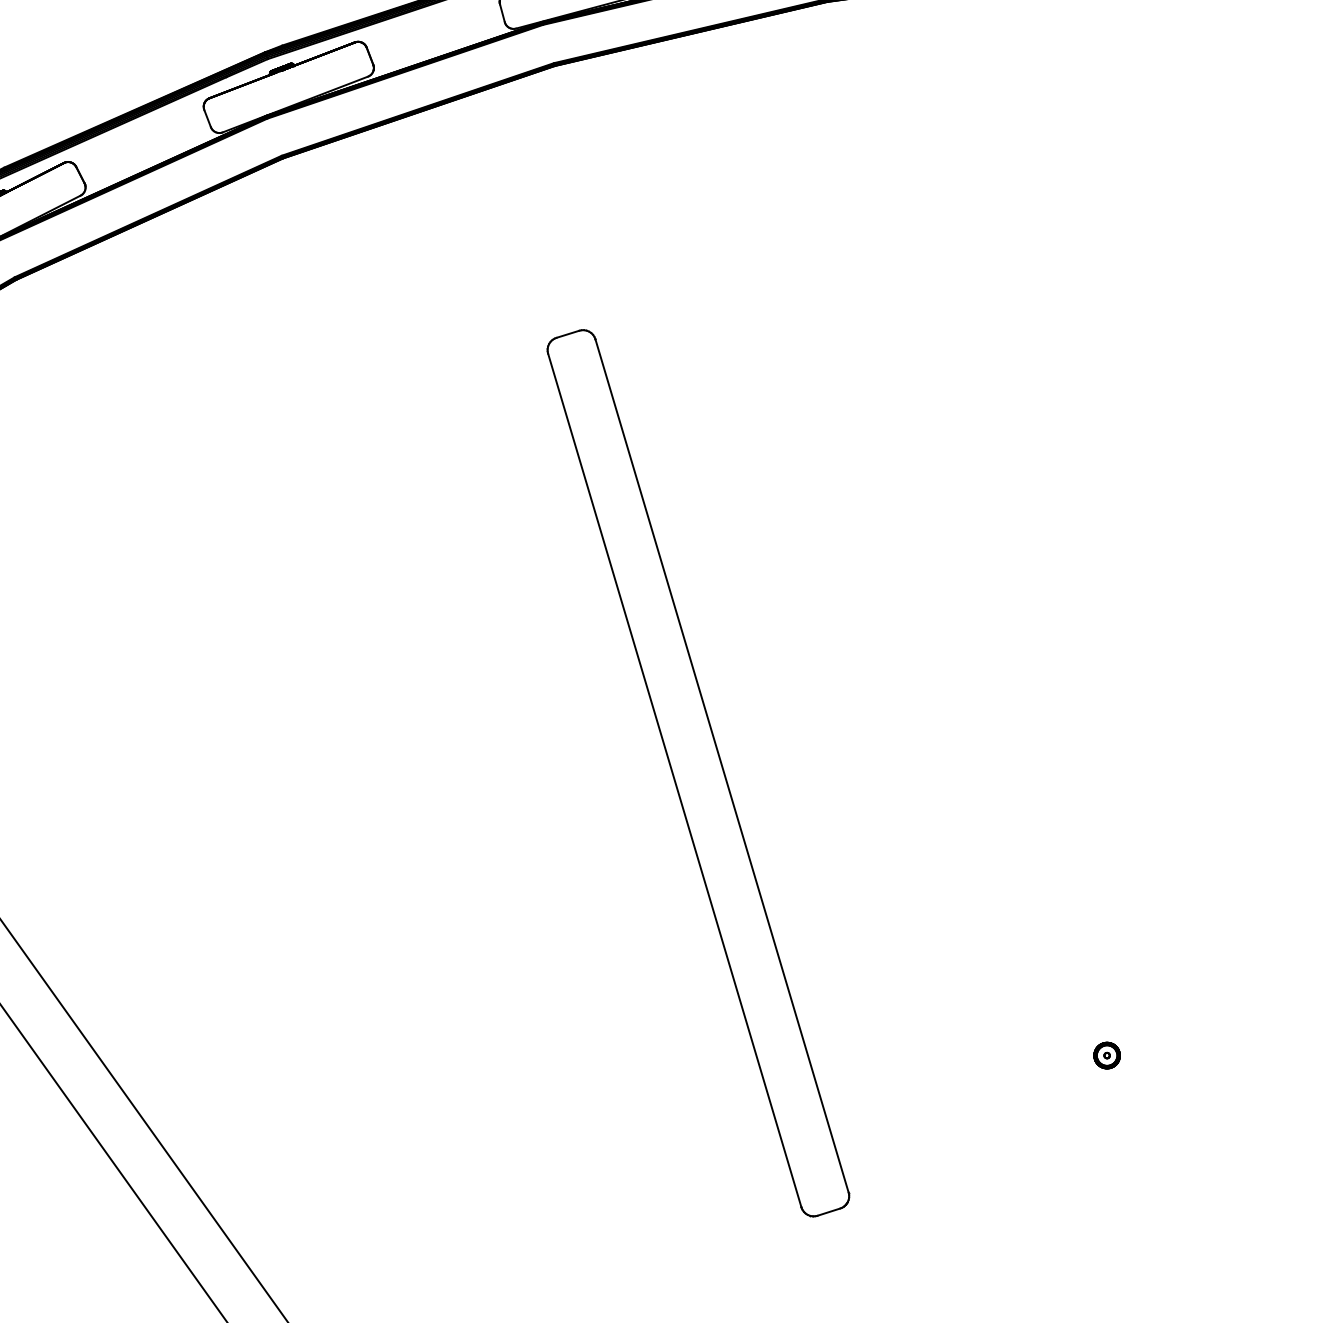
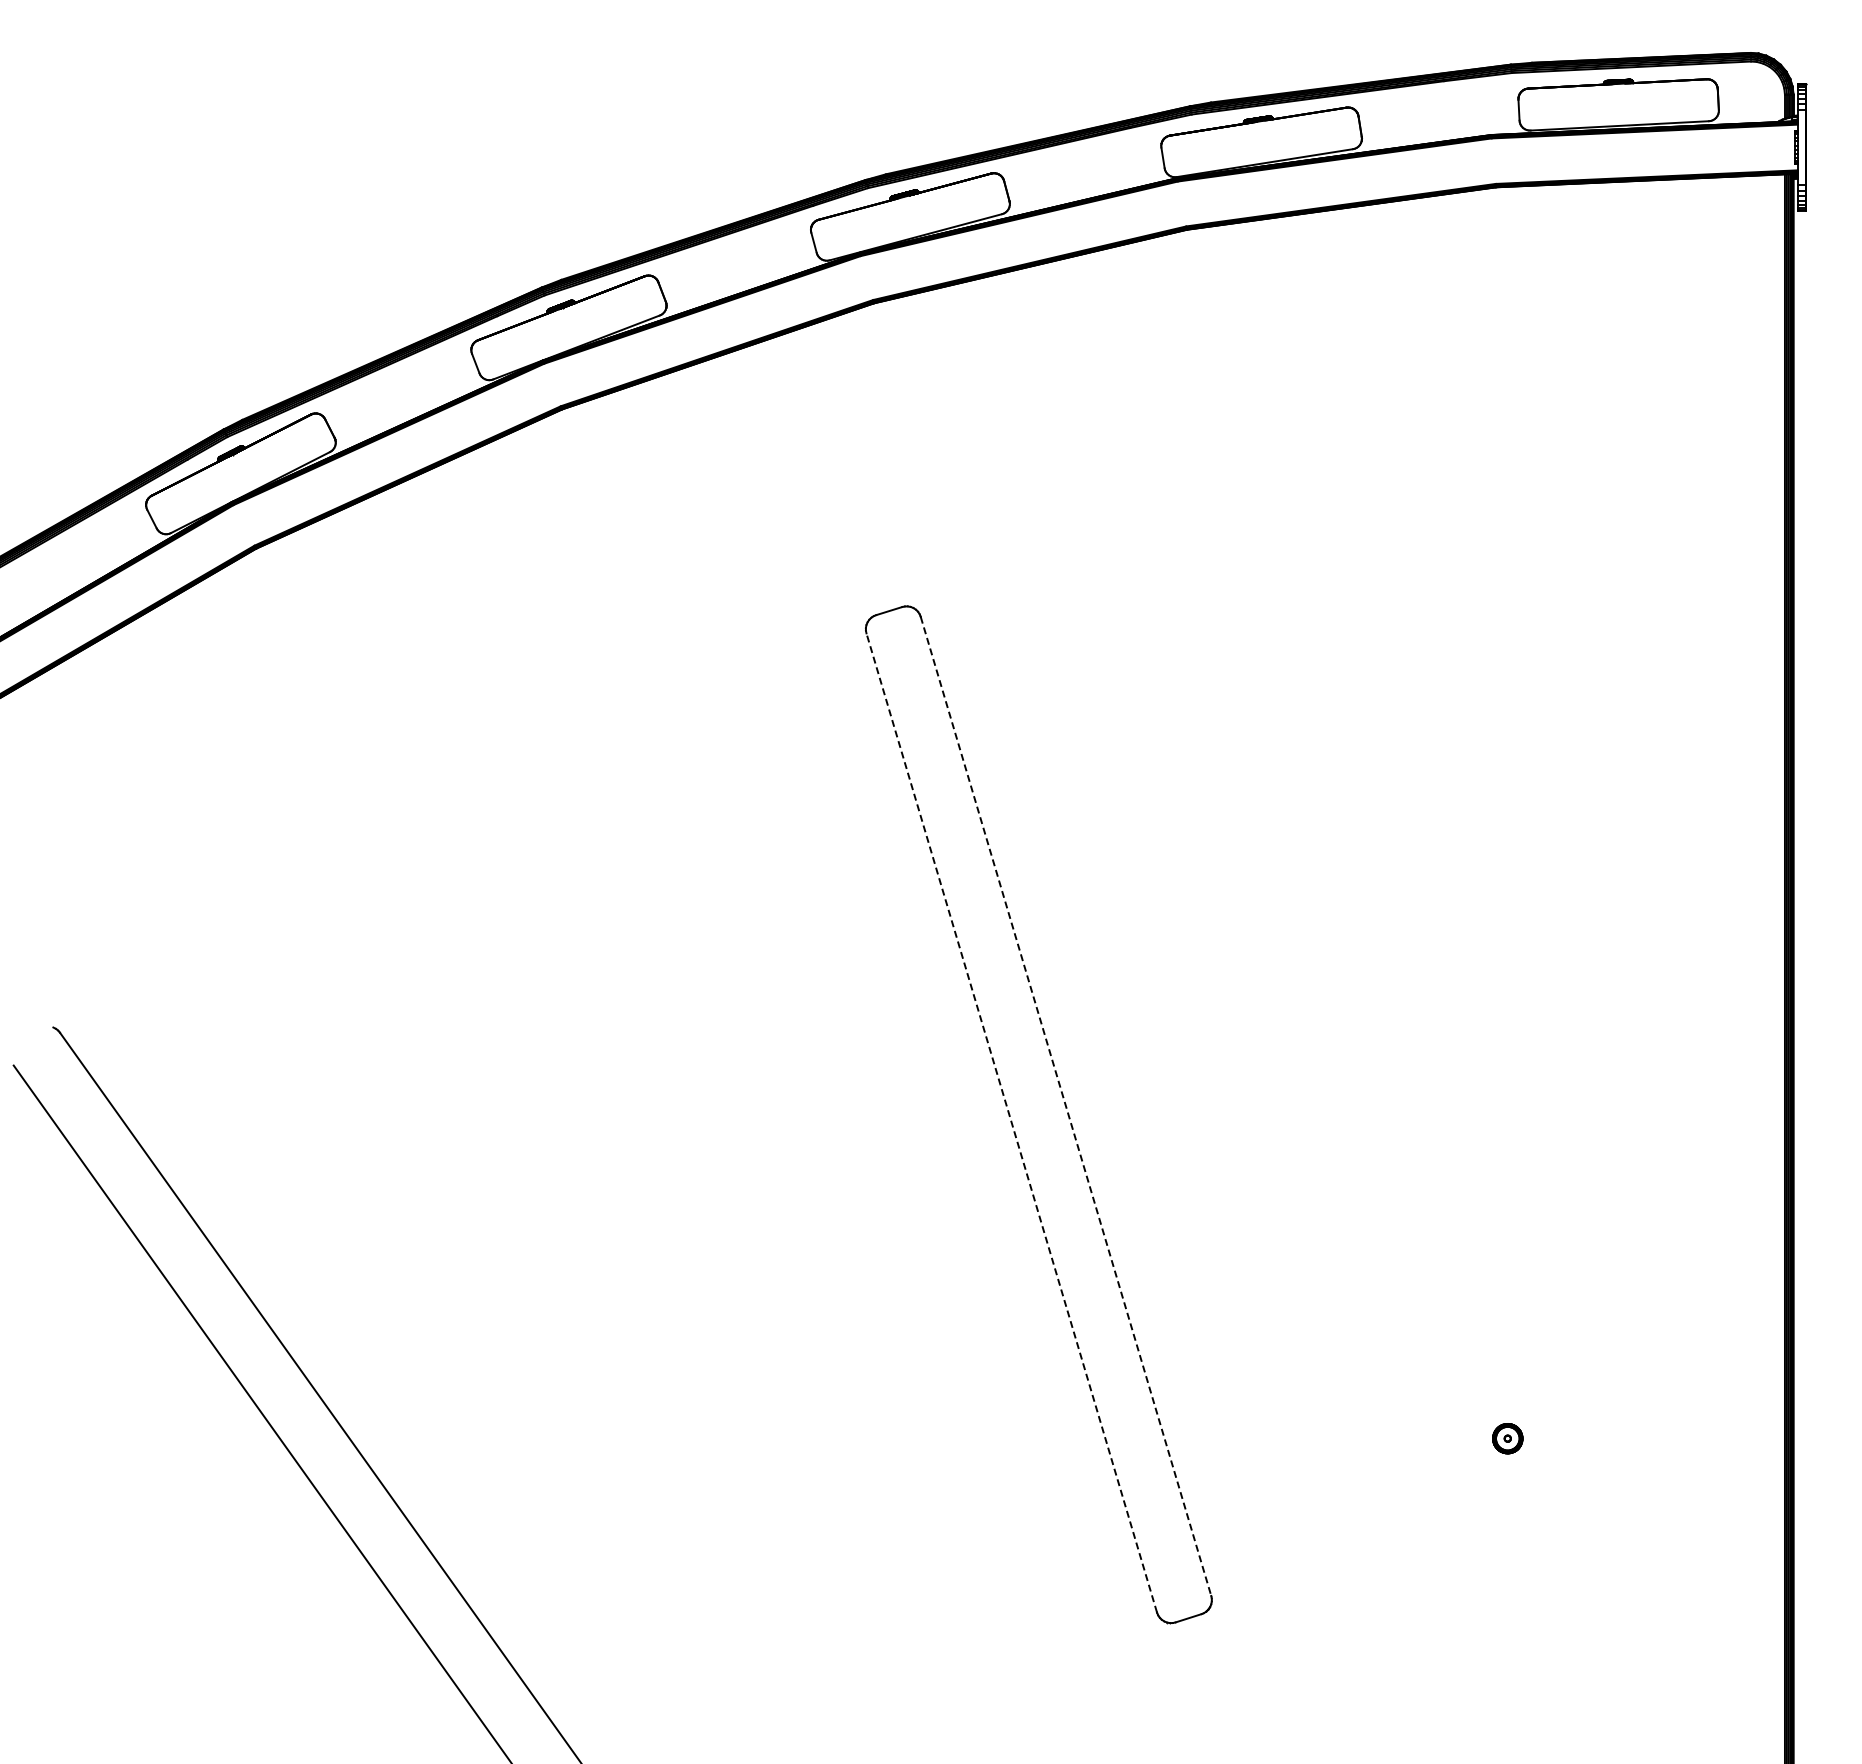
line: (722, 766) -> (1066, 1106), solid -> dashed
line: (674, 780) -> (1011, 1122), solid -> dashed

